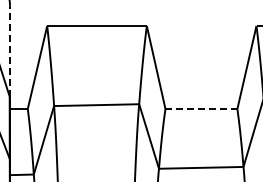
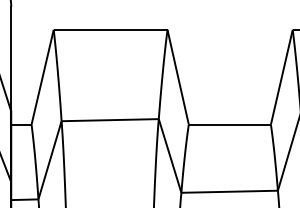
line: (9, 50) -> (10, 57), dashed -> solid
line: (201, 109) -> (229, 125), dashed -> solid

